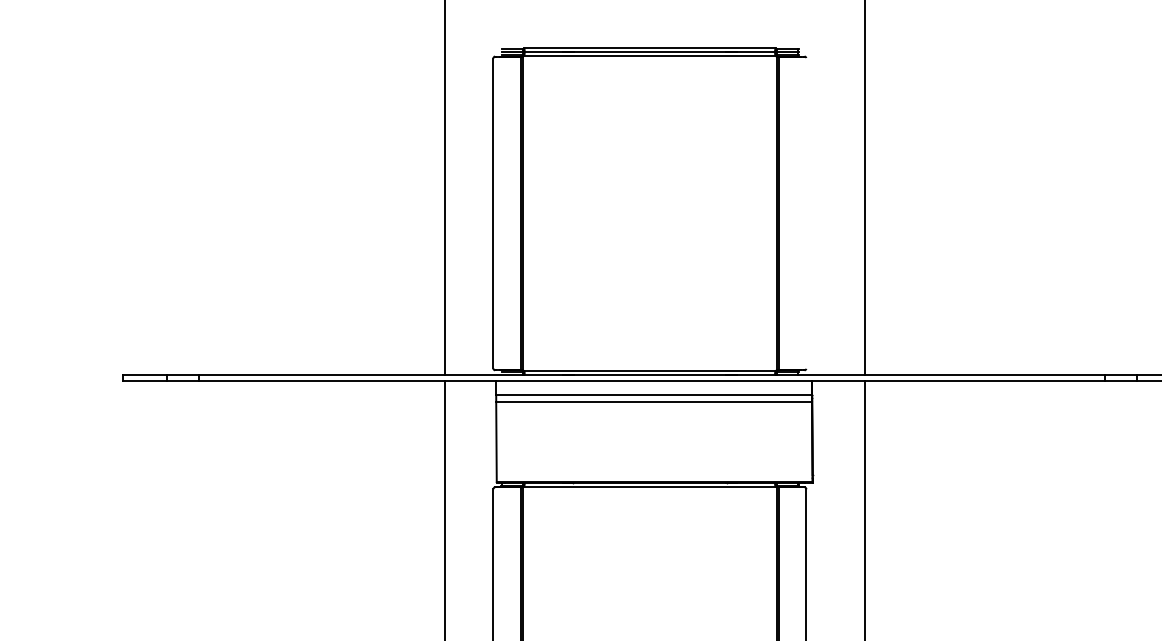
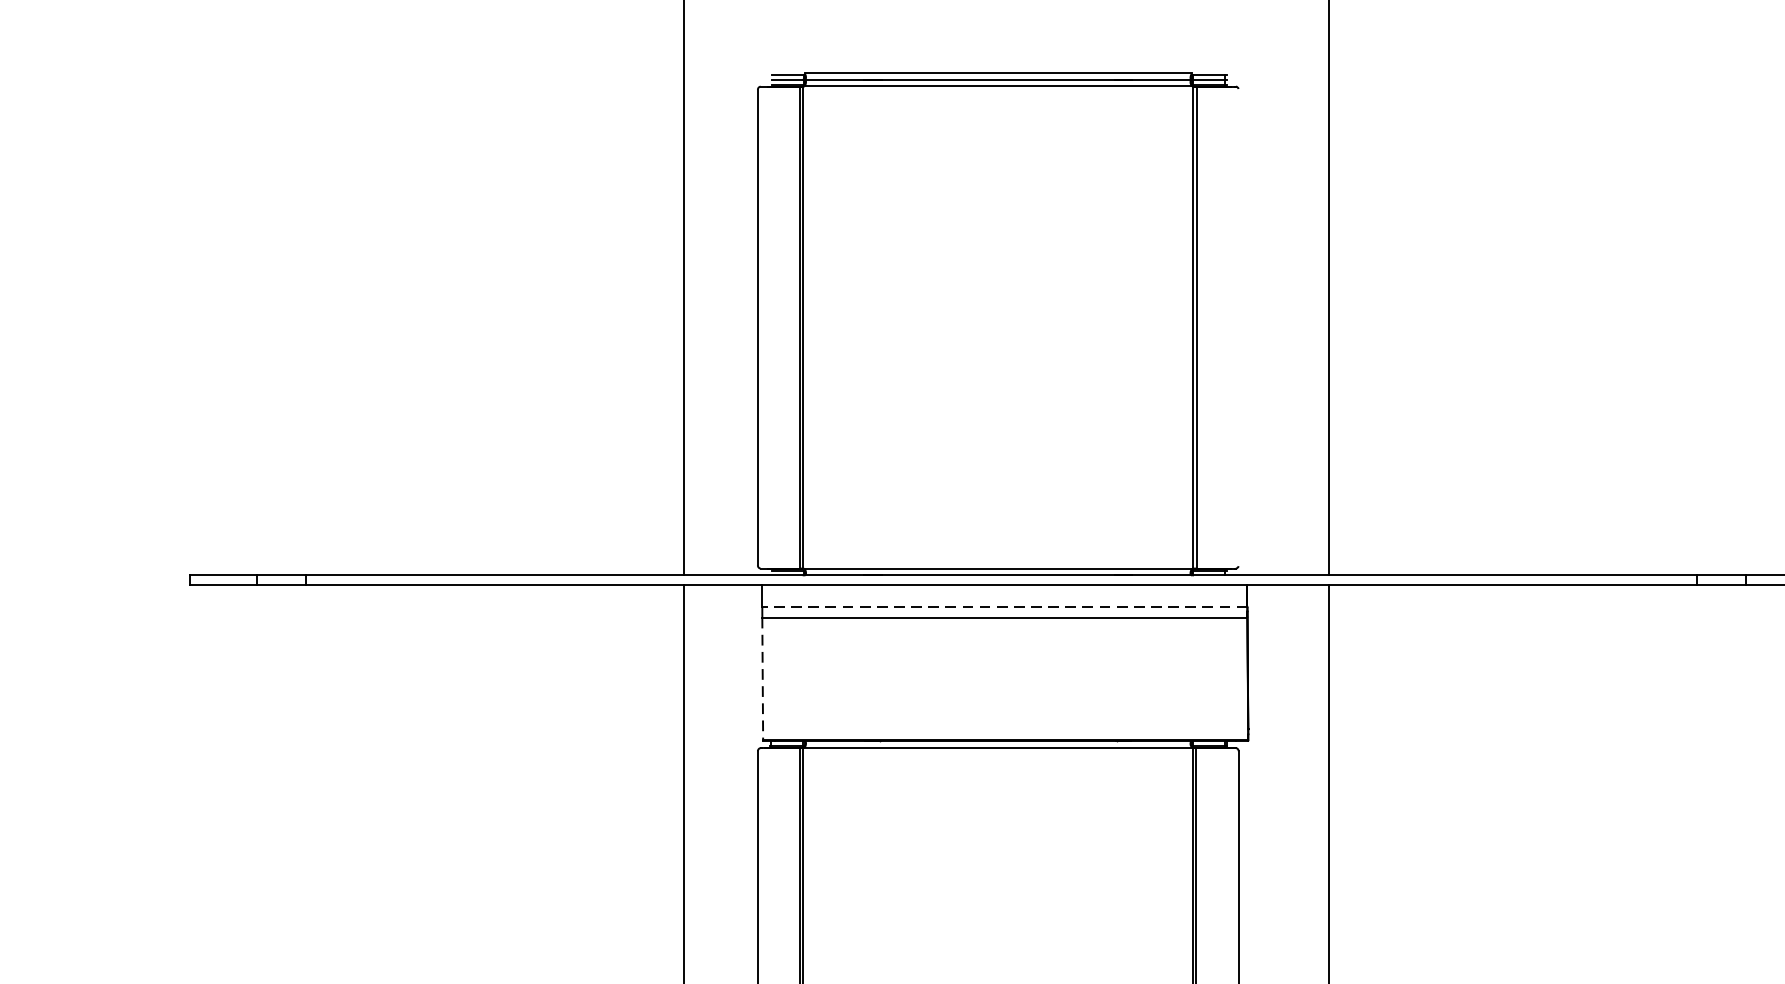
line: (654, 395) -> (1005, 607), solid -> dashed
line: (496, 442) -> (762, 679), solid -> dashed

